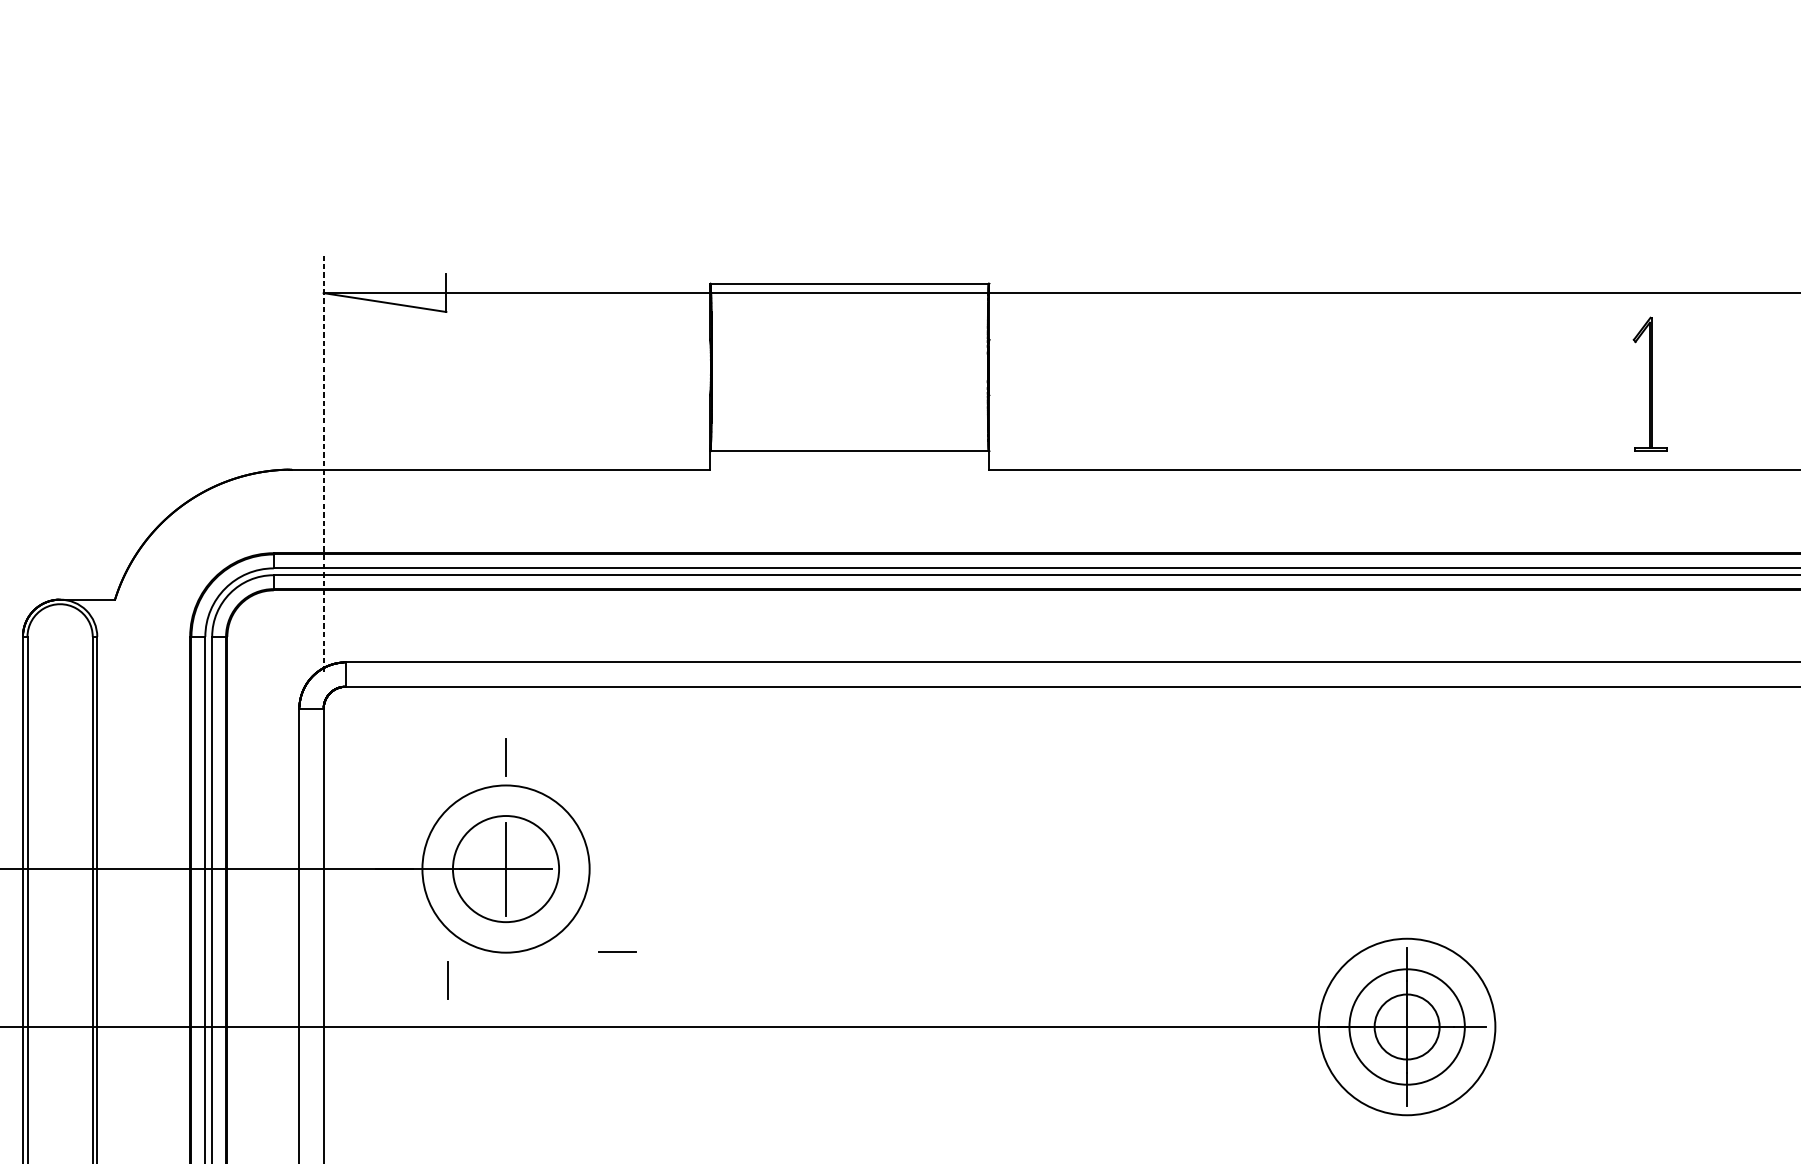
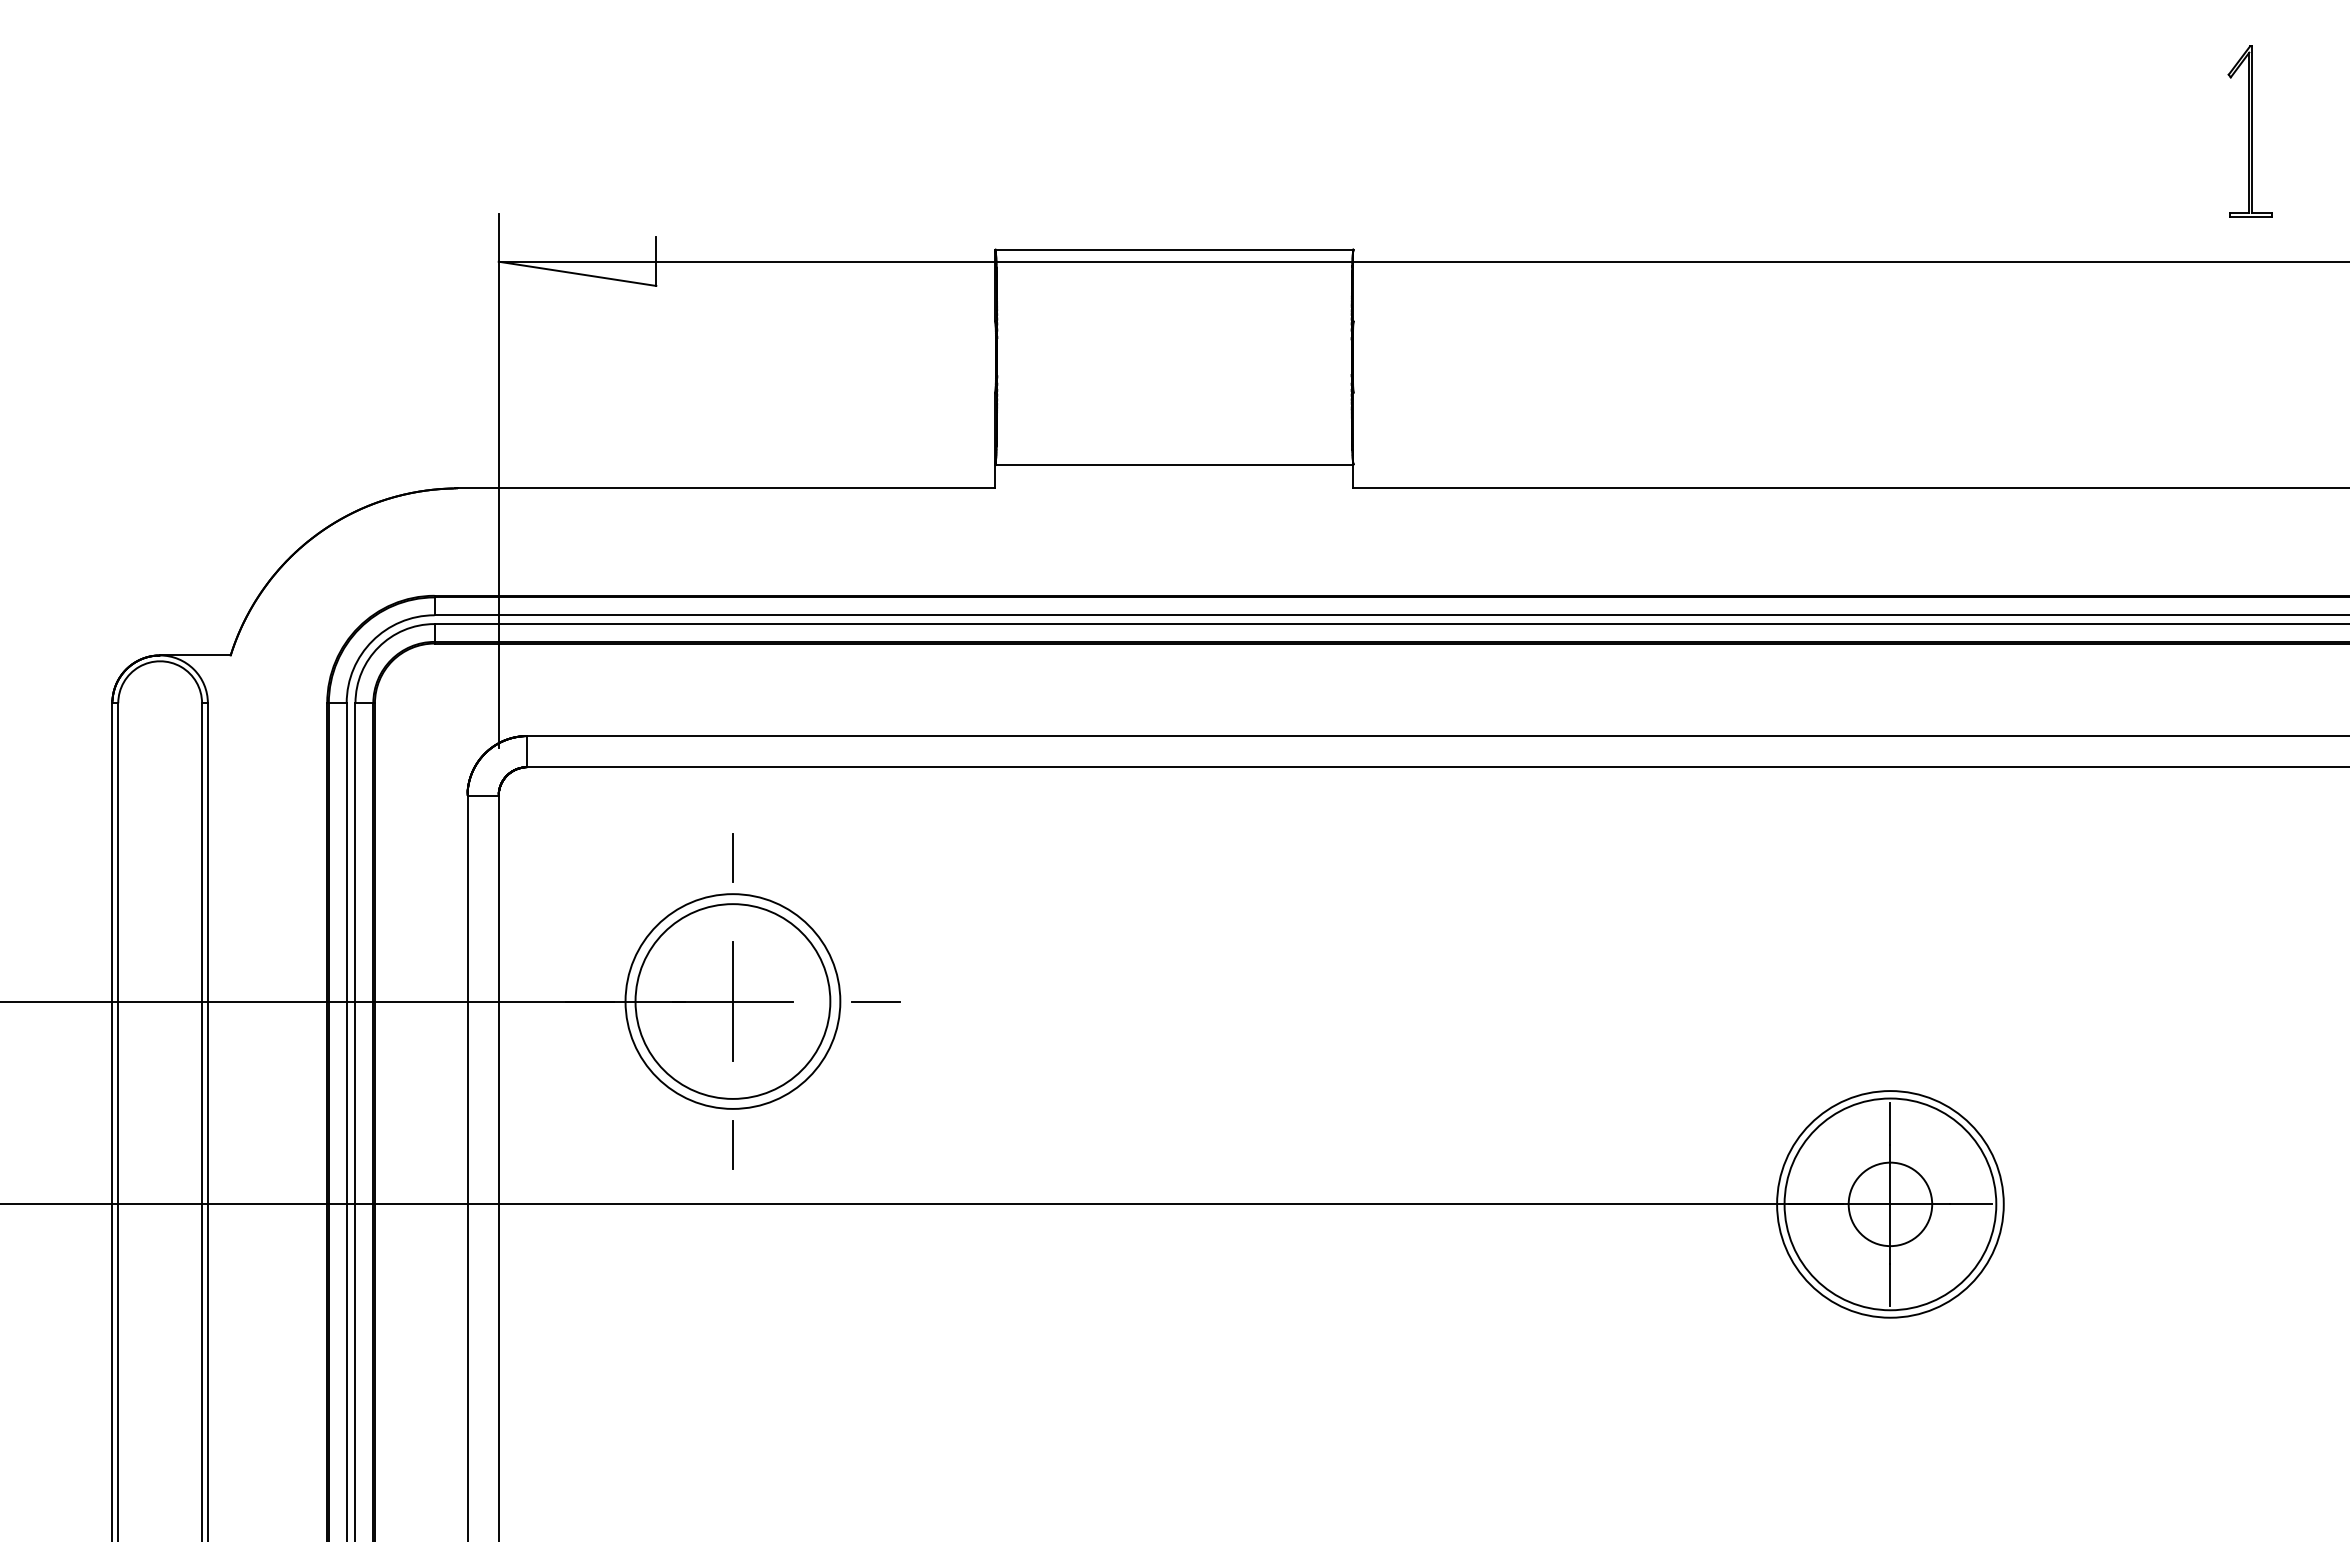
part: (1650, 384) -> (2249, 131), moved
line: (323, 463) -> (498, 480), dashed -> solid
circle: (505, 869) -> (732, 1001), size x1.43
line: (617, 952) -> (875, 1001), moved
line: (448, 980) -> (732, 1144), moved
circle: (1407, 1027) -> (1890, 1204), size x1.43

